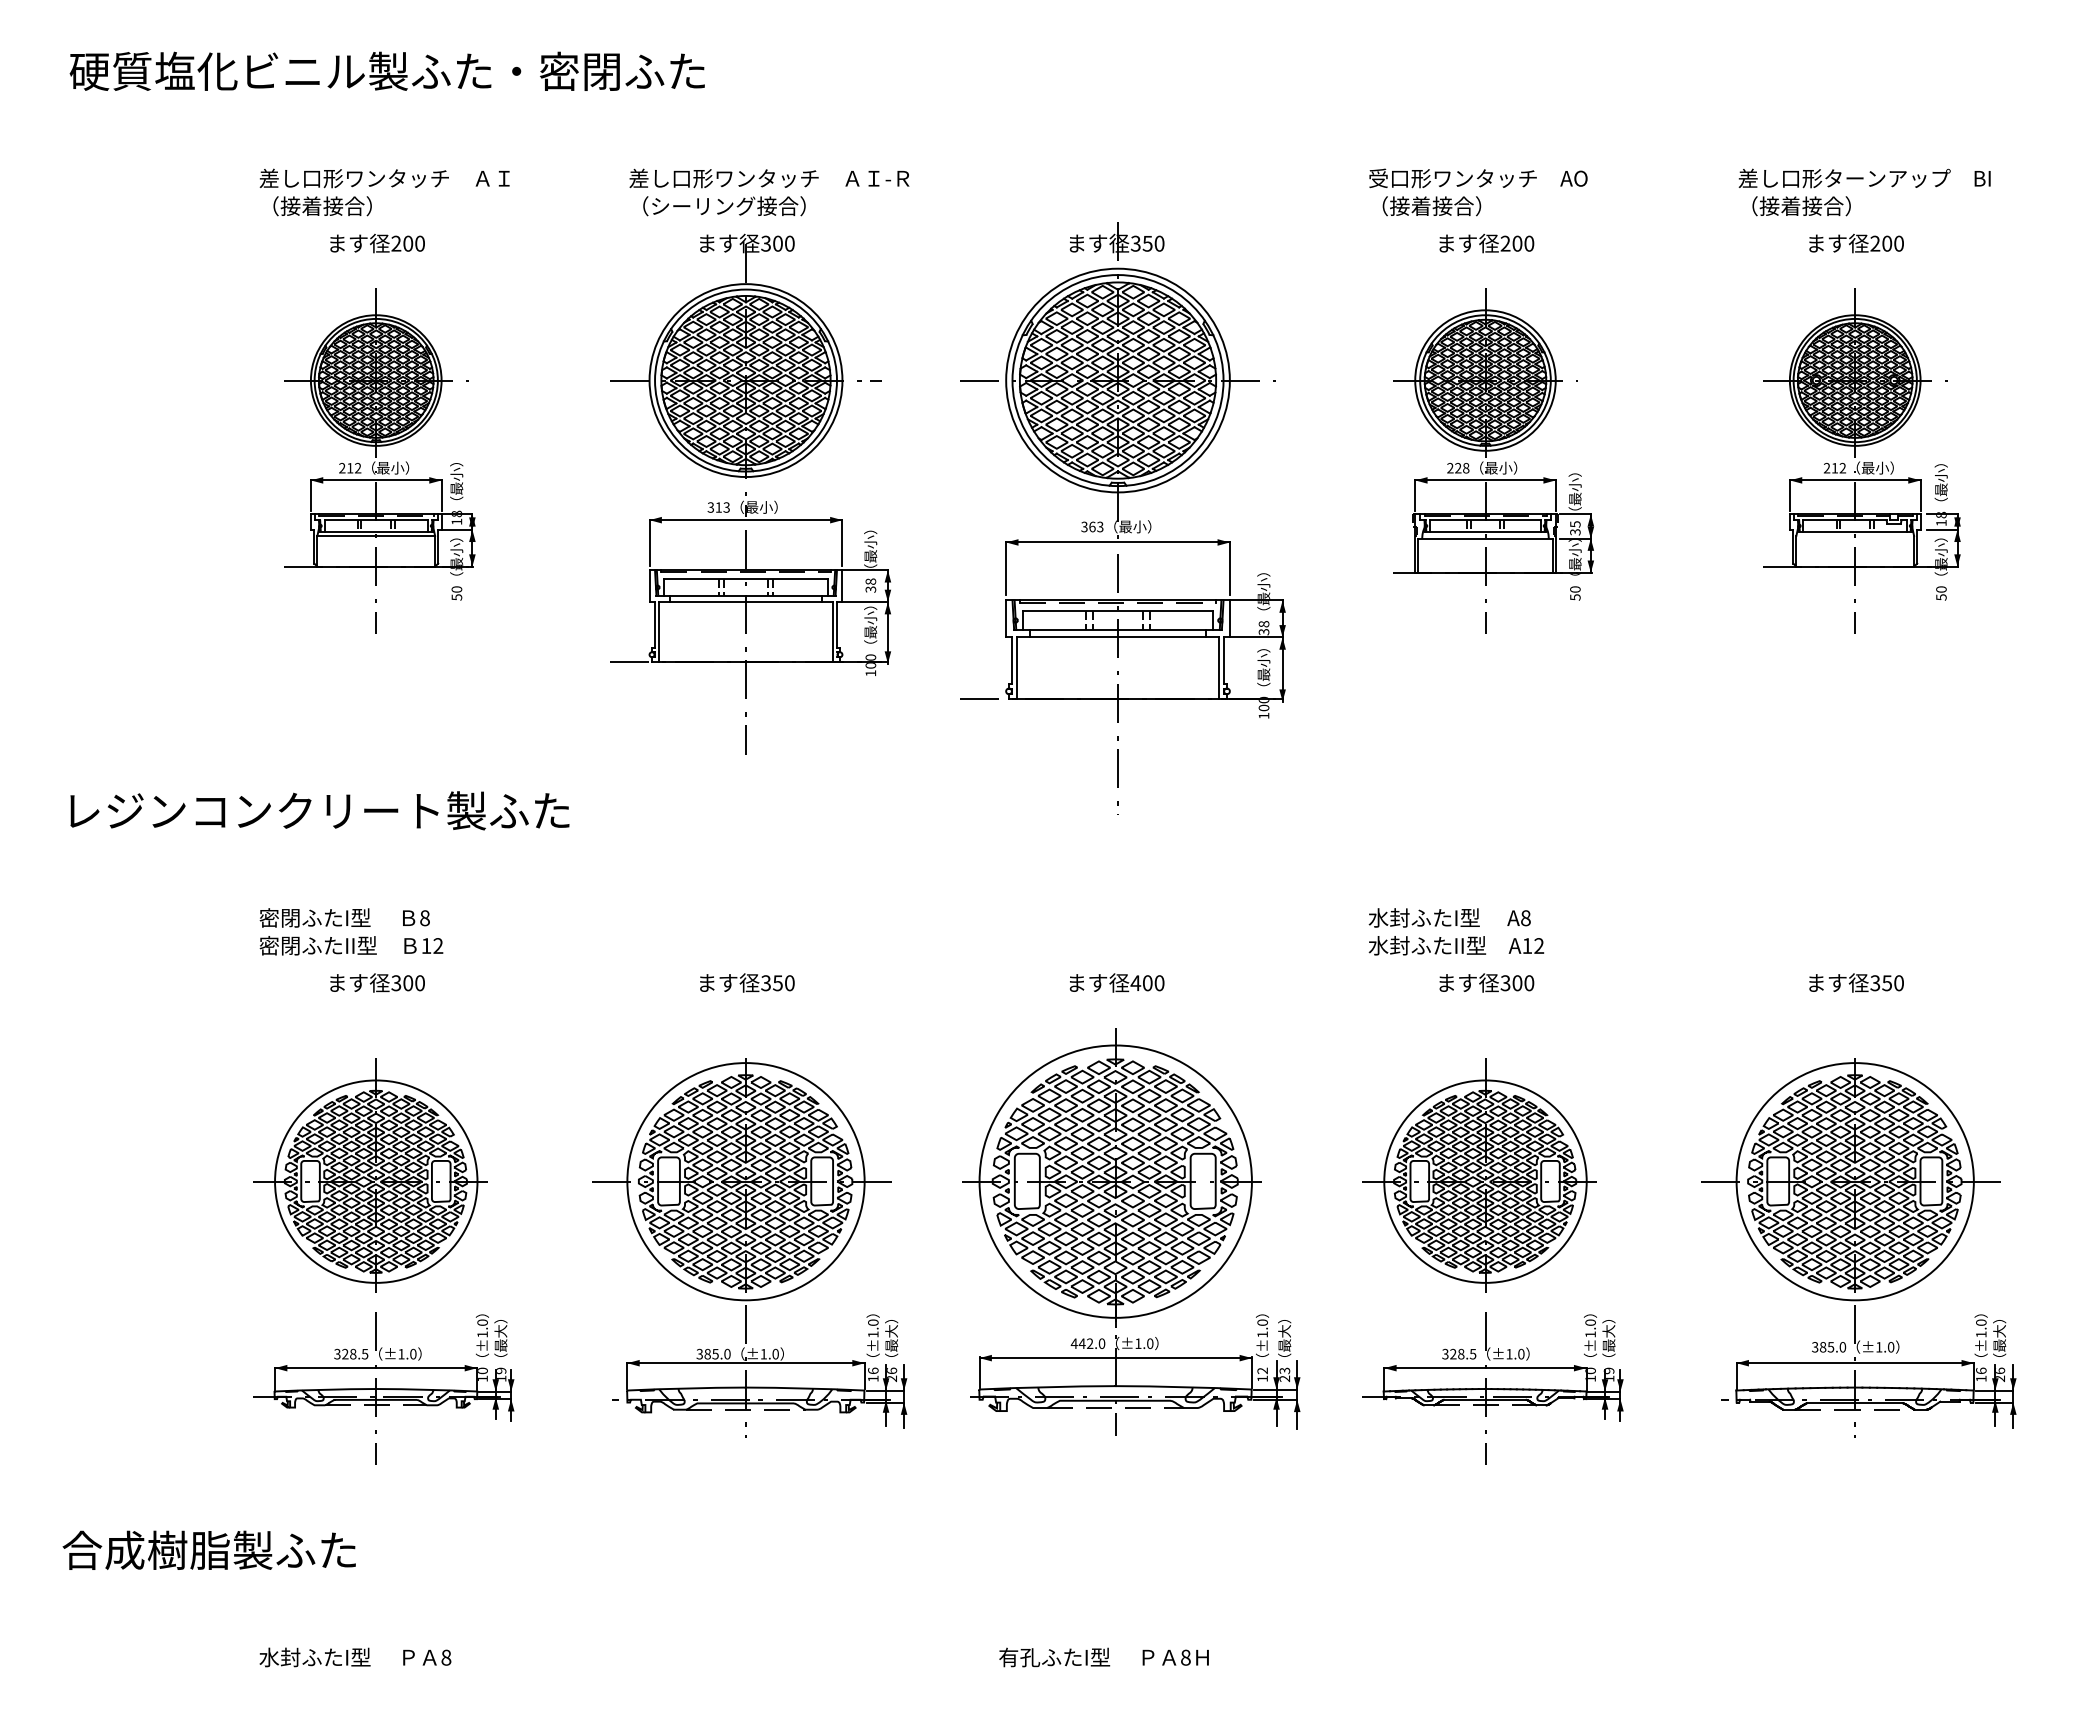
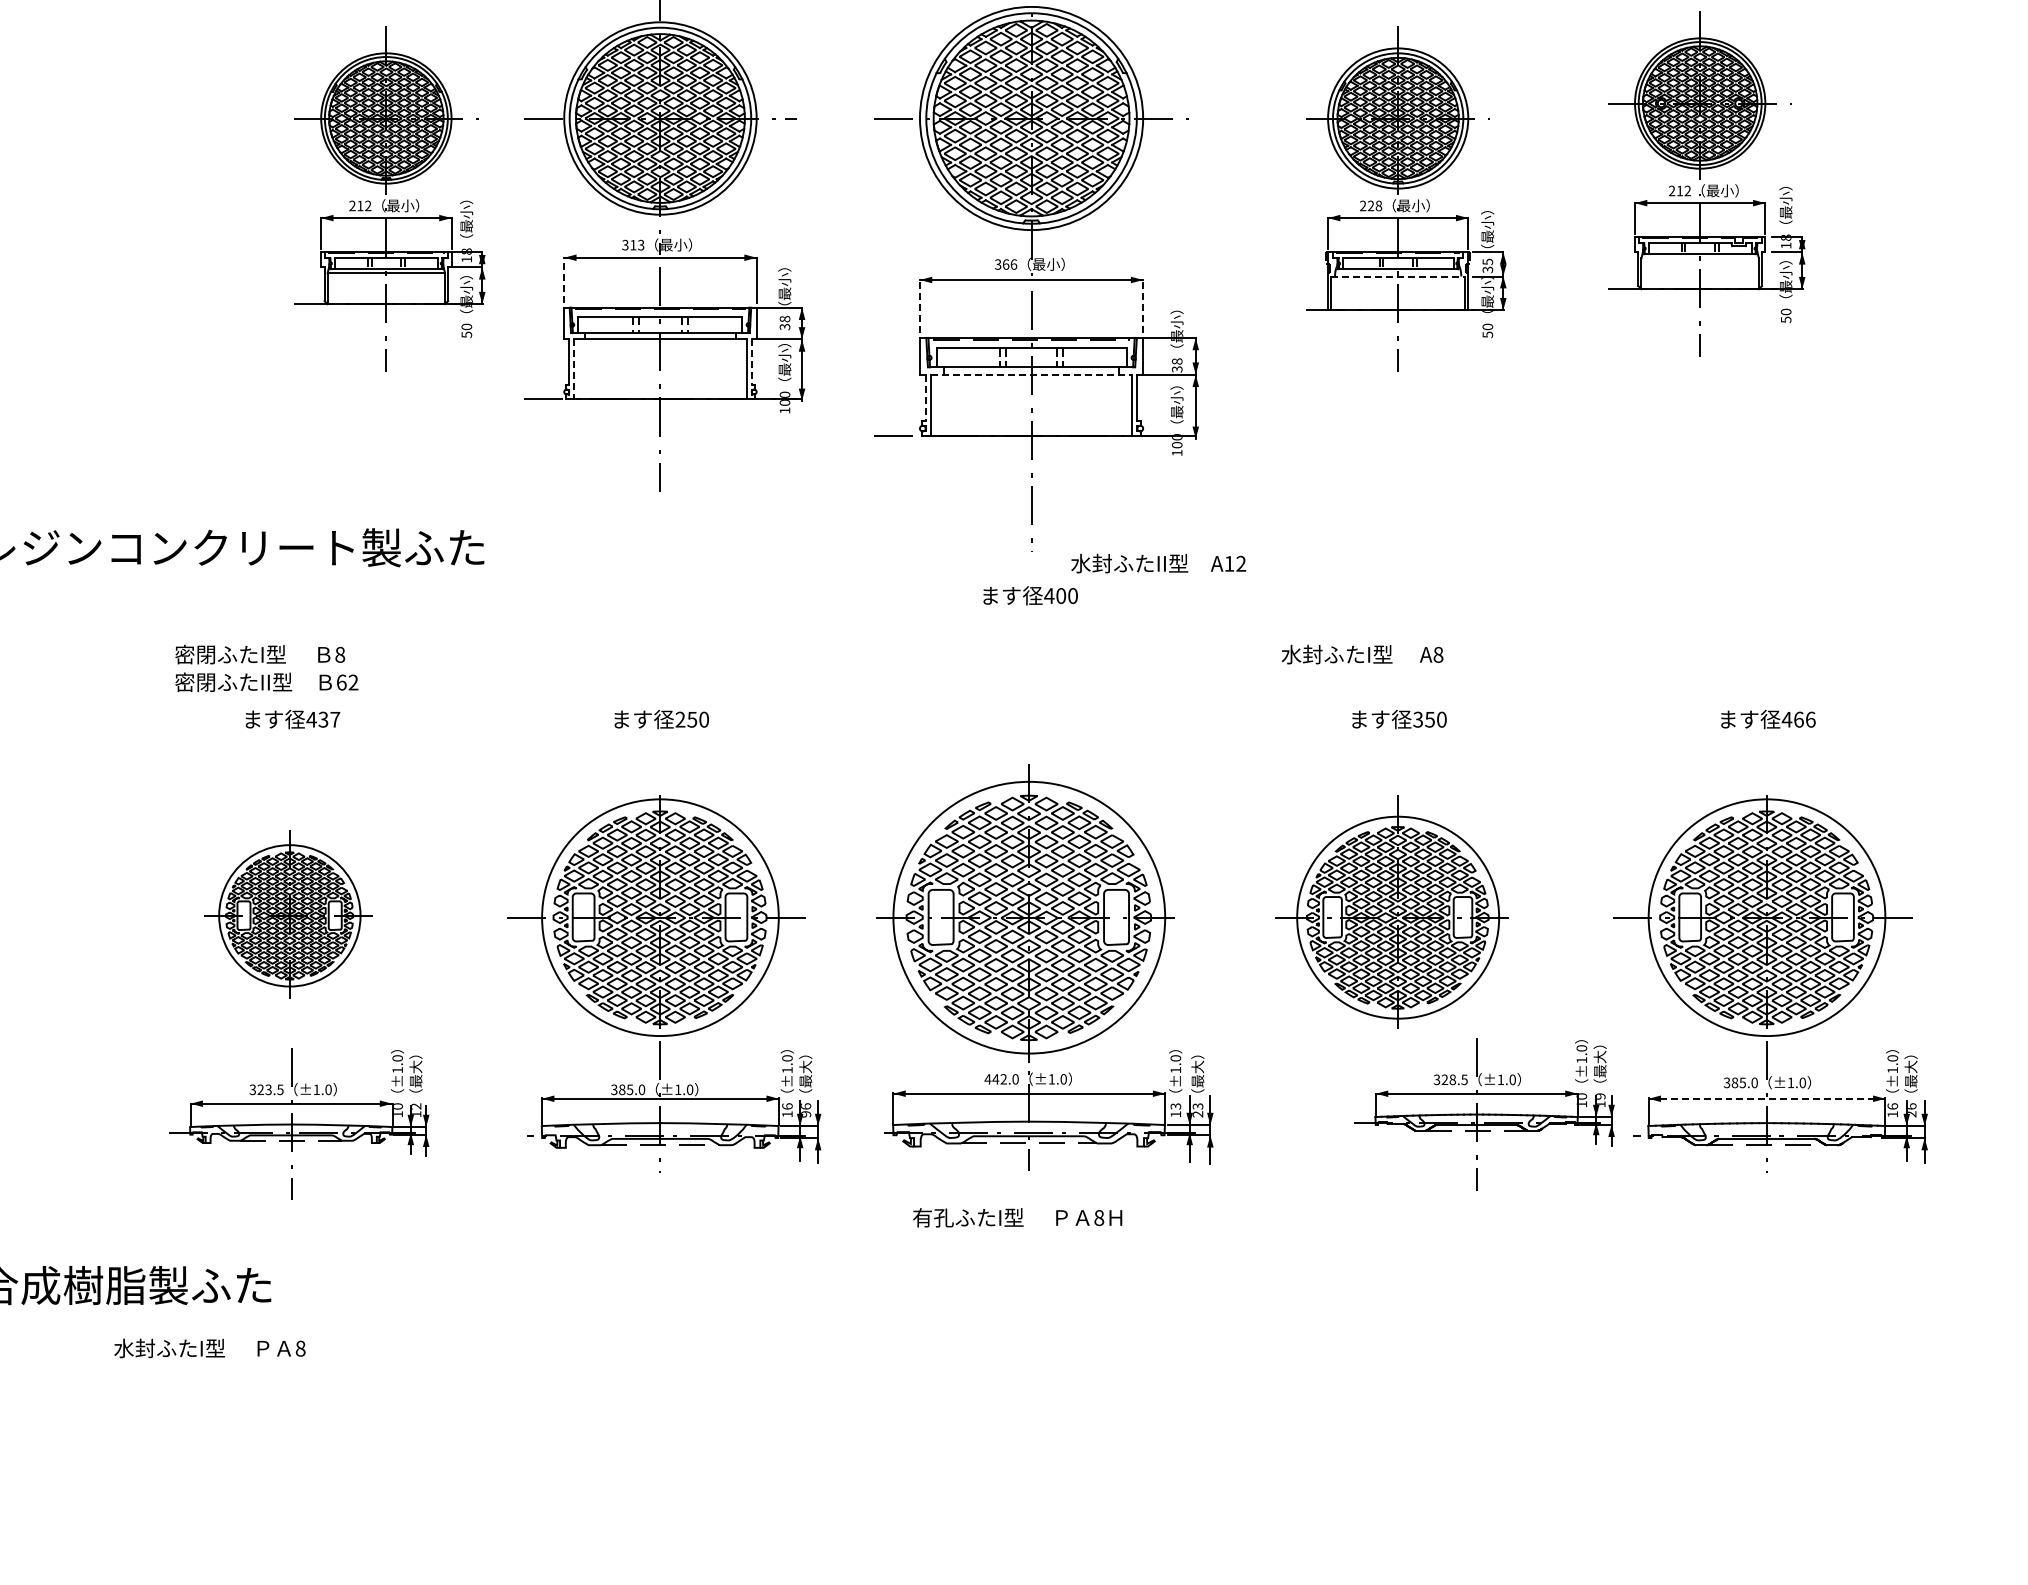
part: (379, 460) -> (389, 198), moved
part: (1861, 460) -> (1706, 183), moved
text: (1100, 526) -> (1014, 264), 363 -> 366
line: (1486, 538) -> (1399, 276), solid -> dashed
line: (649, 542) -> (564, 280), solid -> dashed
line: (1006, 568) -> (920, 305), solid -> dashed
line: (1229, 568) -> (1142, 305), solid -> dashed
line: (837, 625) -> (751, 362), solid -> dashed
line: (659, 631) -> (574, 368), solid -> dashed
line: (1118, 637) -> (1032, 374), solid -> dashed
line: (1011, 660) -> (925, 397), solid -> dashed
text: (1456, 945) -> (1158, 563), moved
text: (426, 946) -> (341, 683), 12 -> 62
text: (1117, 982) -> (1031, 595), moved
text: (407, 983) -> (322, 719), 300 -> 437
text: (765, 983) -> (679, 719), 350 -> 250
text: (1517, 983) -> (1430, 719), 300 -> 350
text: (1887, 983) -> (1799, 719), 350 -> 466
part: (370, 1175) -> (285, 911), size x0.7
text: (353, 1354) -> (268, 1090), 328.5 -> 323.5
line: (1855, 1363) -> (1767, 1099), solid -> dashed
text: (501, 1370) -> (416, 1106), 19 -> 12
text: (1262, 1370) -> (1175, 1106), 12 -> 13
text: (892, 1378) -> (806, 1114), 26 -> 96
part: (1492, 1388) -> (1483, 1114), moved
text: (355, 1657) -> (210, 1348), moved
text: (1103, 1657) -> (1017, 1217), moved

